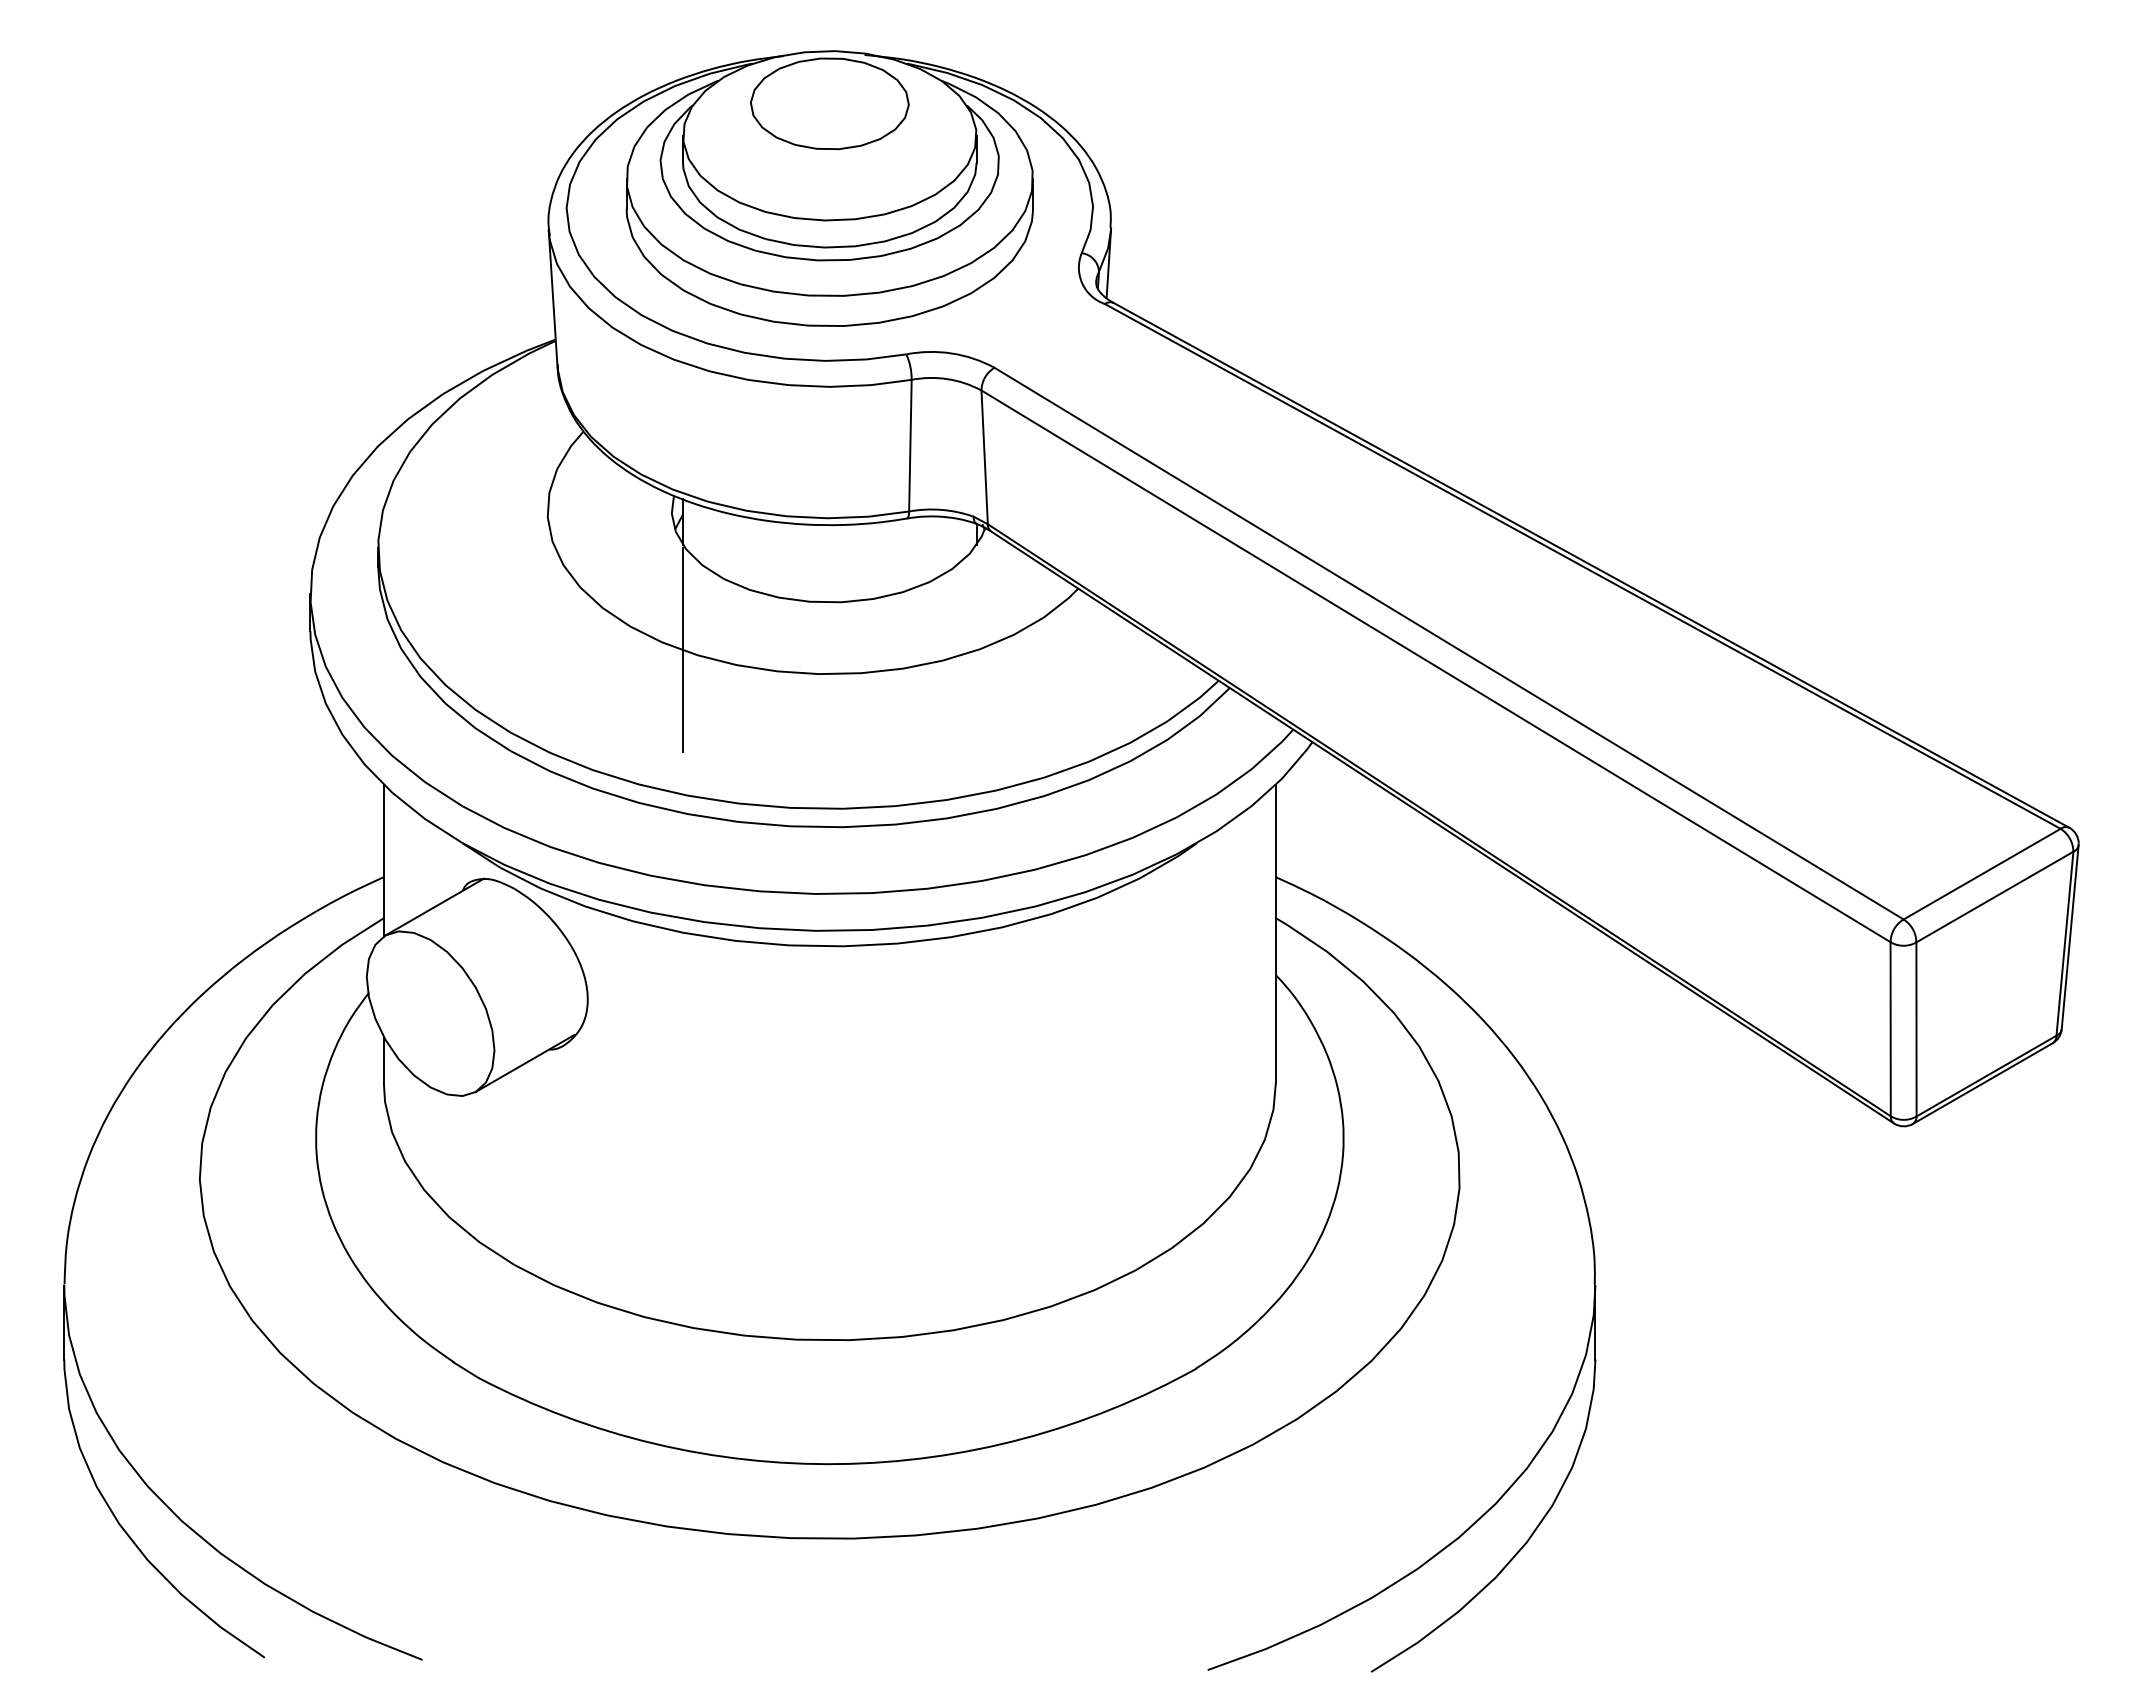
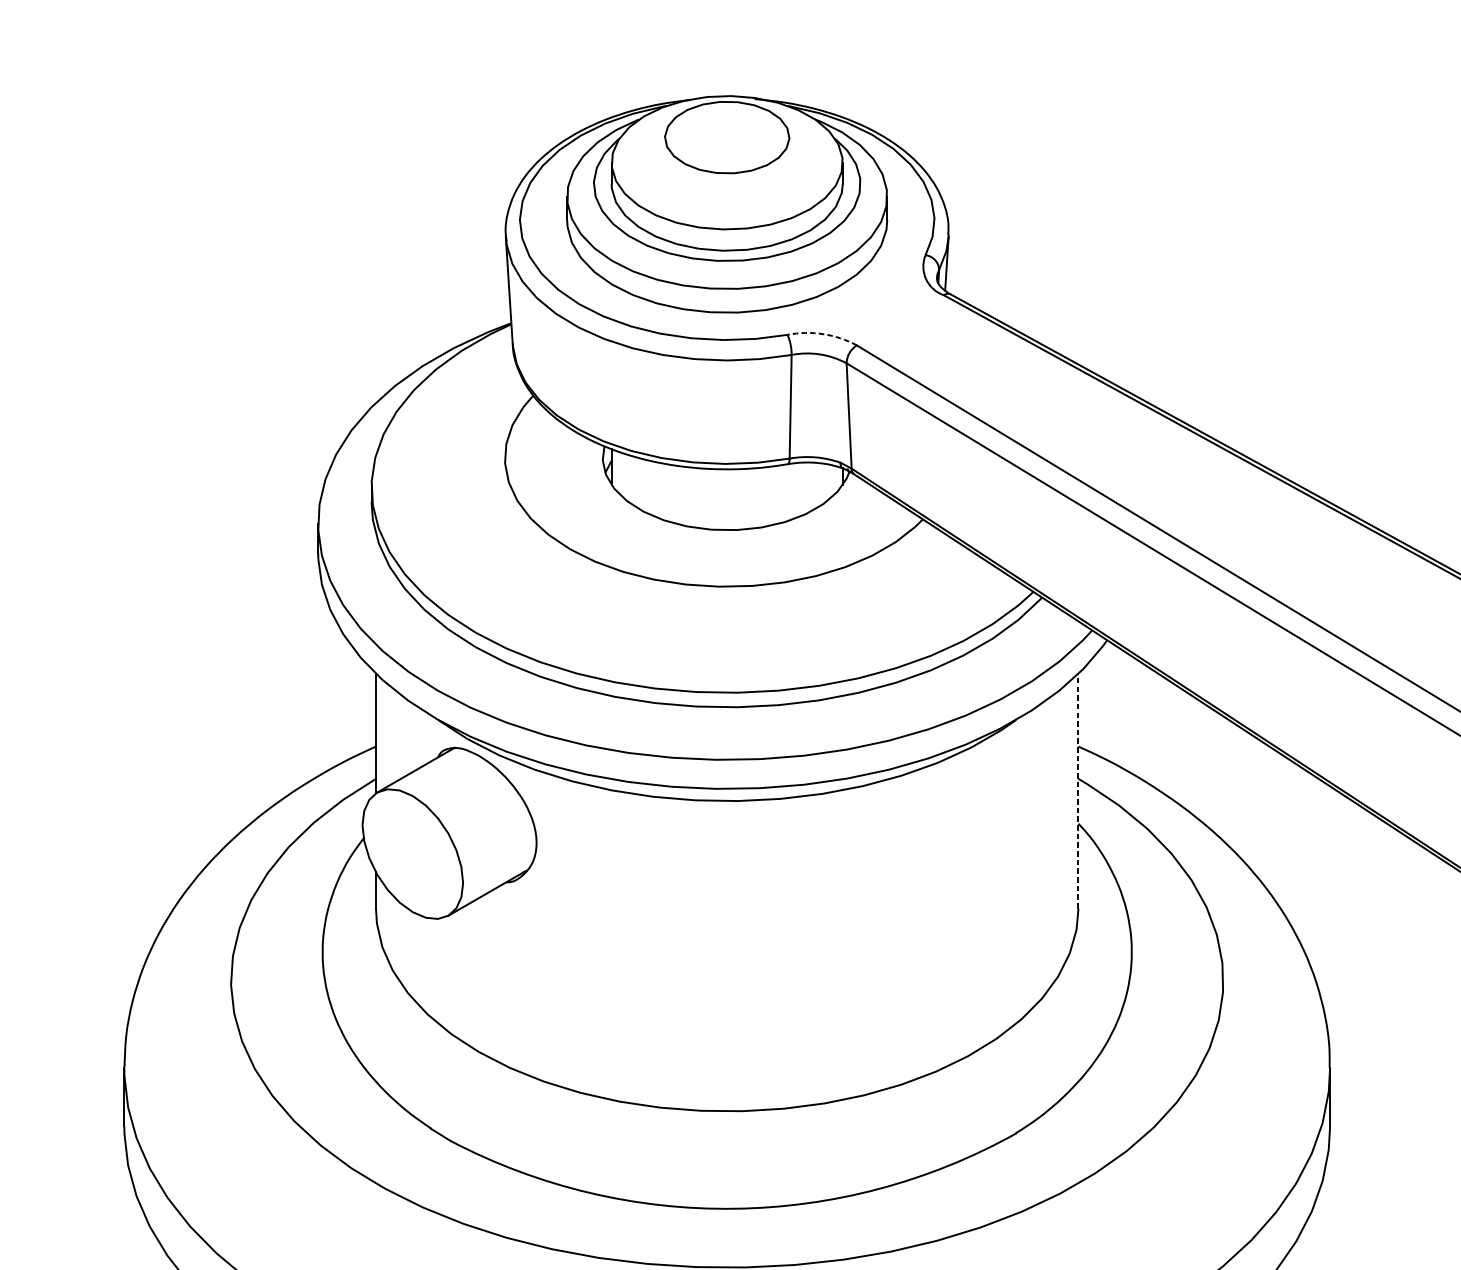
arc: (951, 353) -> (823, 334), solid -> dashed
line: (683, 649) -> (611, 567), removed
line: (1275, 933) -> (1078, 790), solid -> dashed

